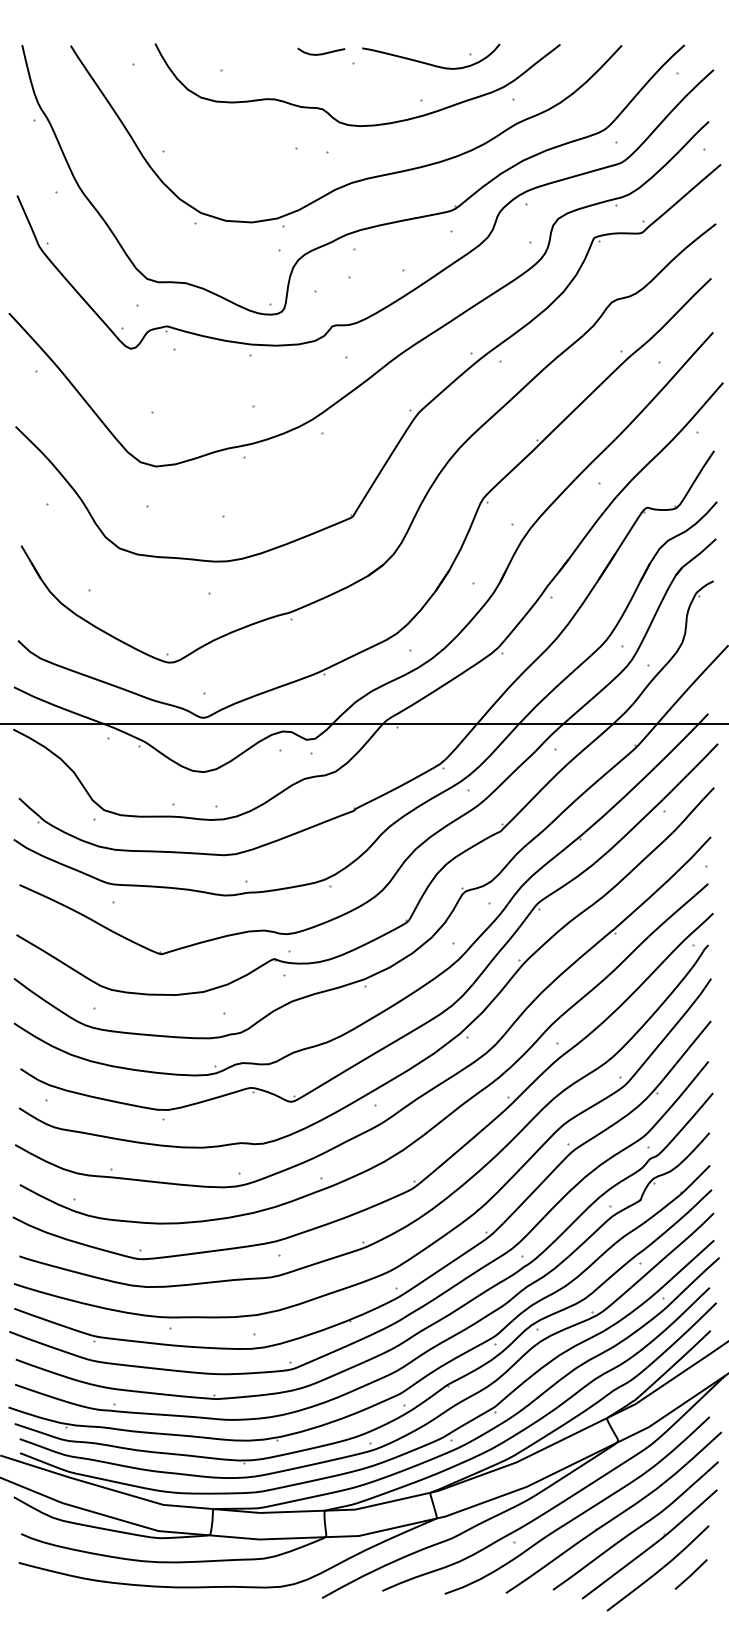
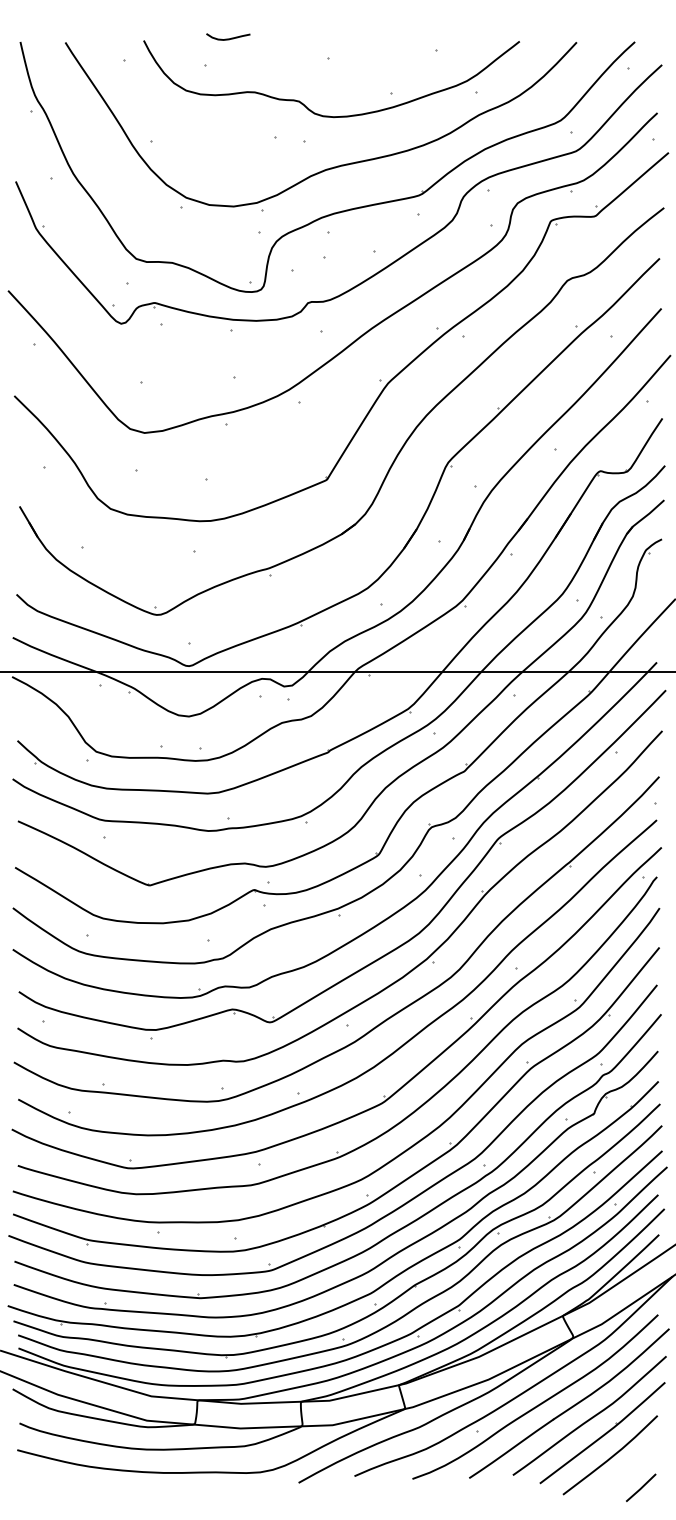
curve: (321, 53) -> (228, 38), moved
curve: (430, 63) -> (399, 59), removed
line: (690, 1574) -> (640, 1487), moved

